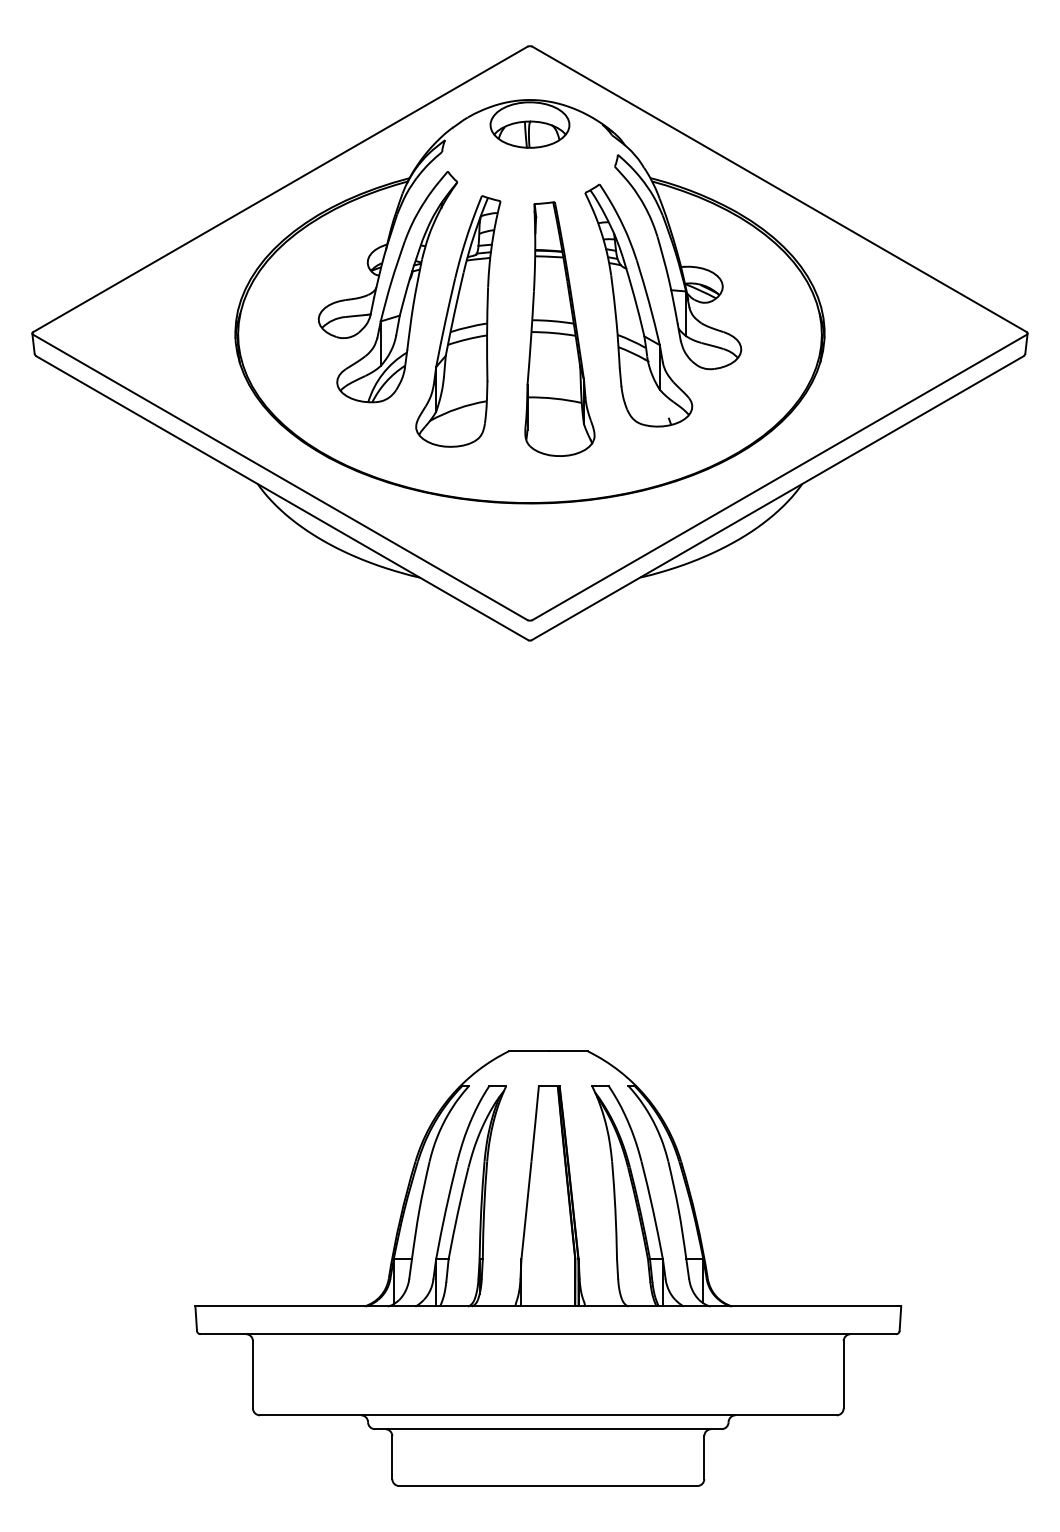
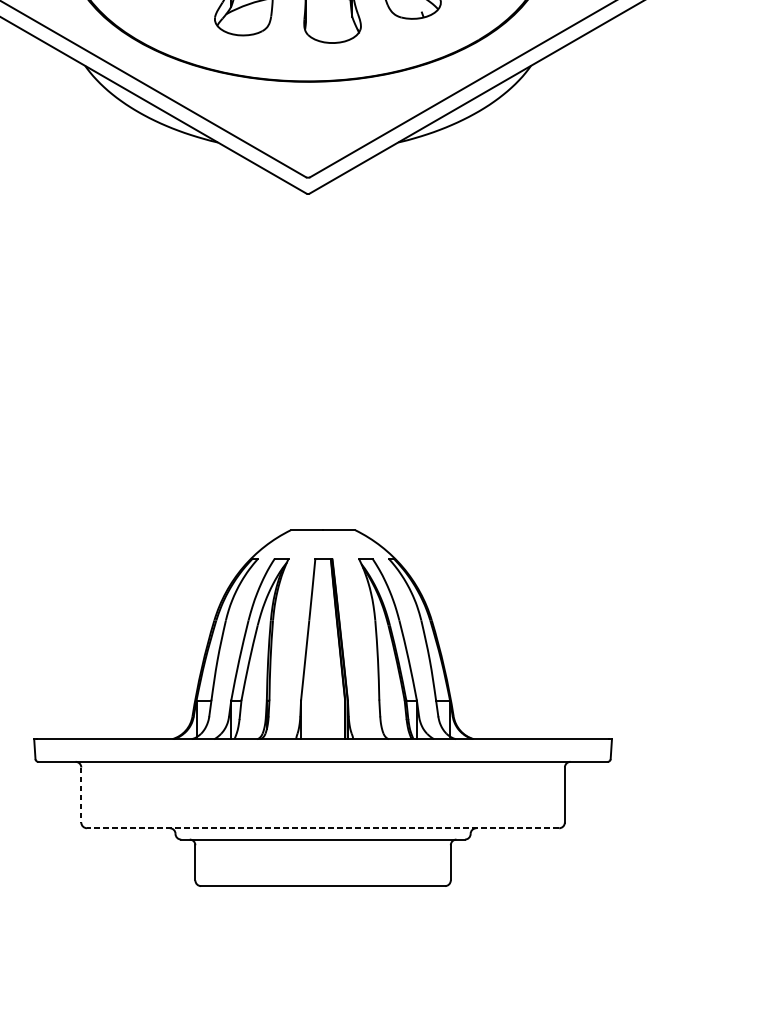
line: (252, 1374) -> (80, 794), solid -> dashed
line: (547, 1415) -> (322, 828), solid -> dashed

